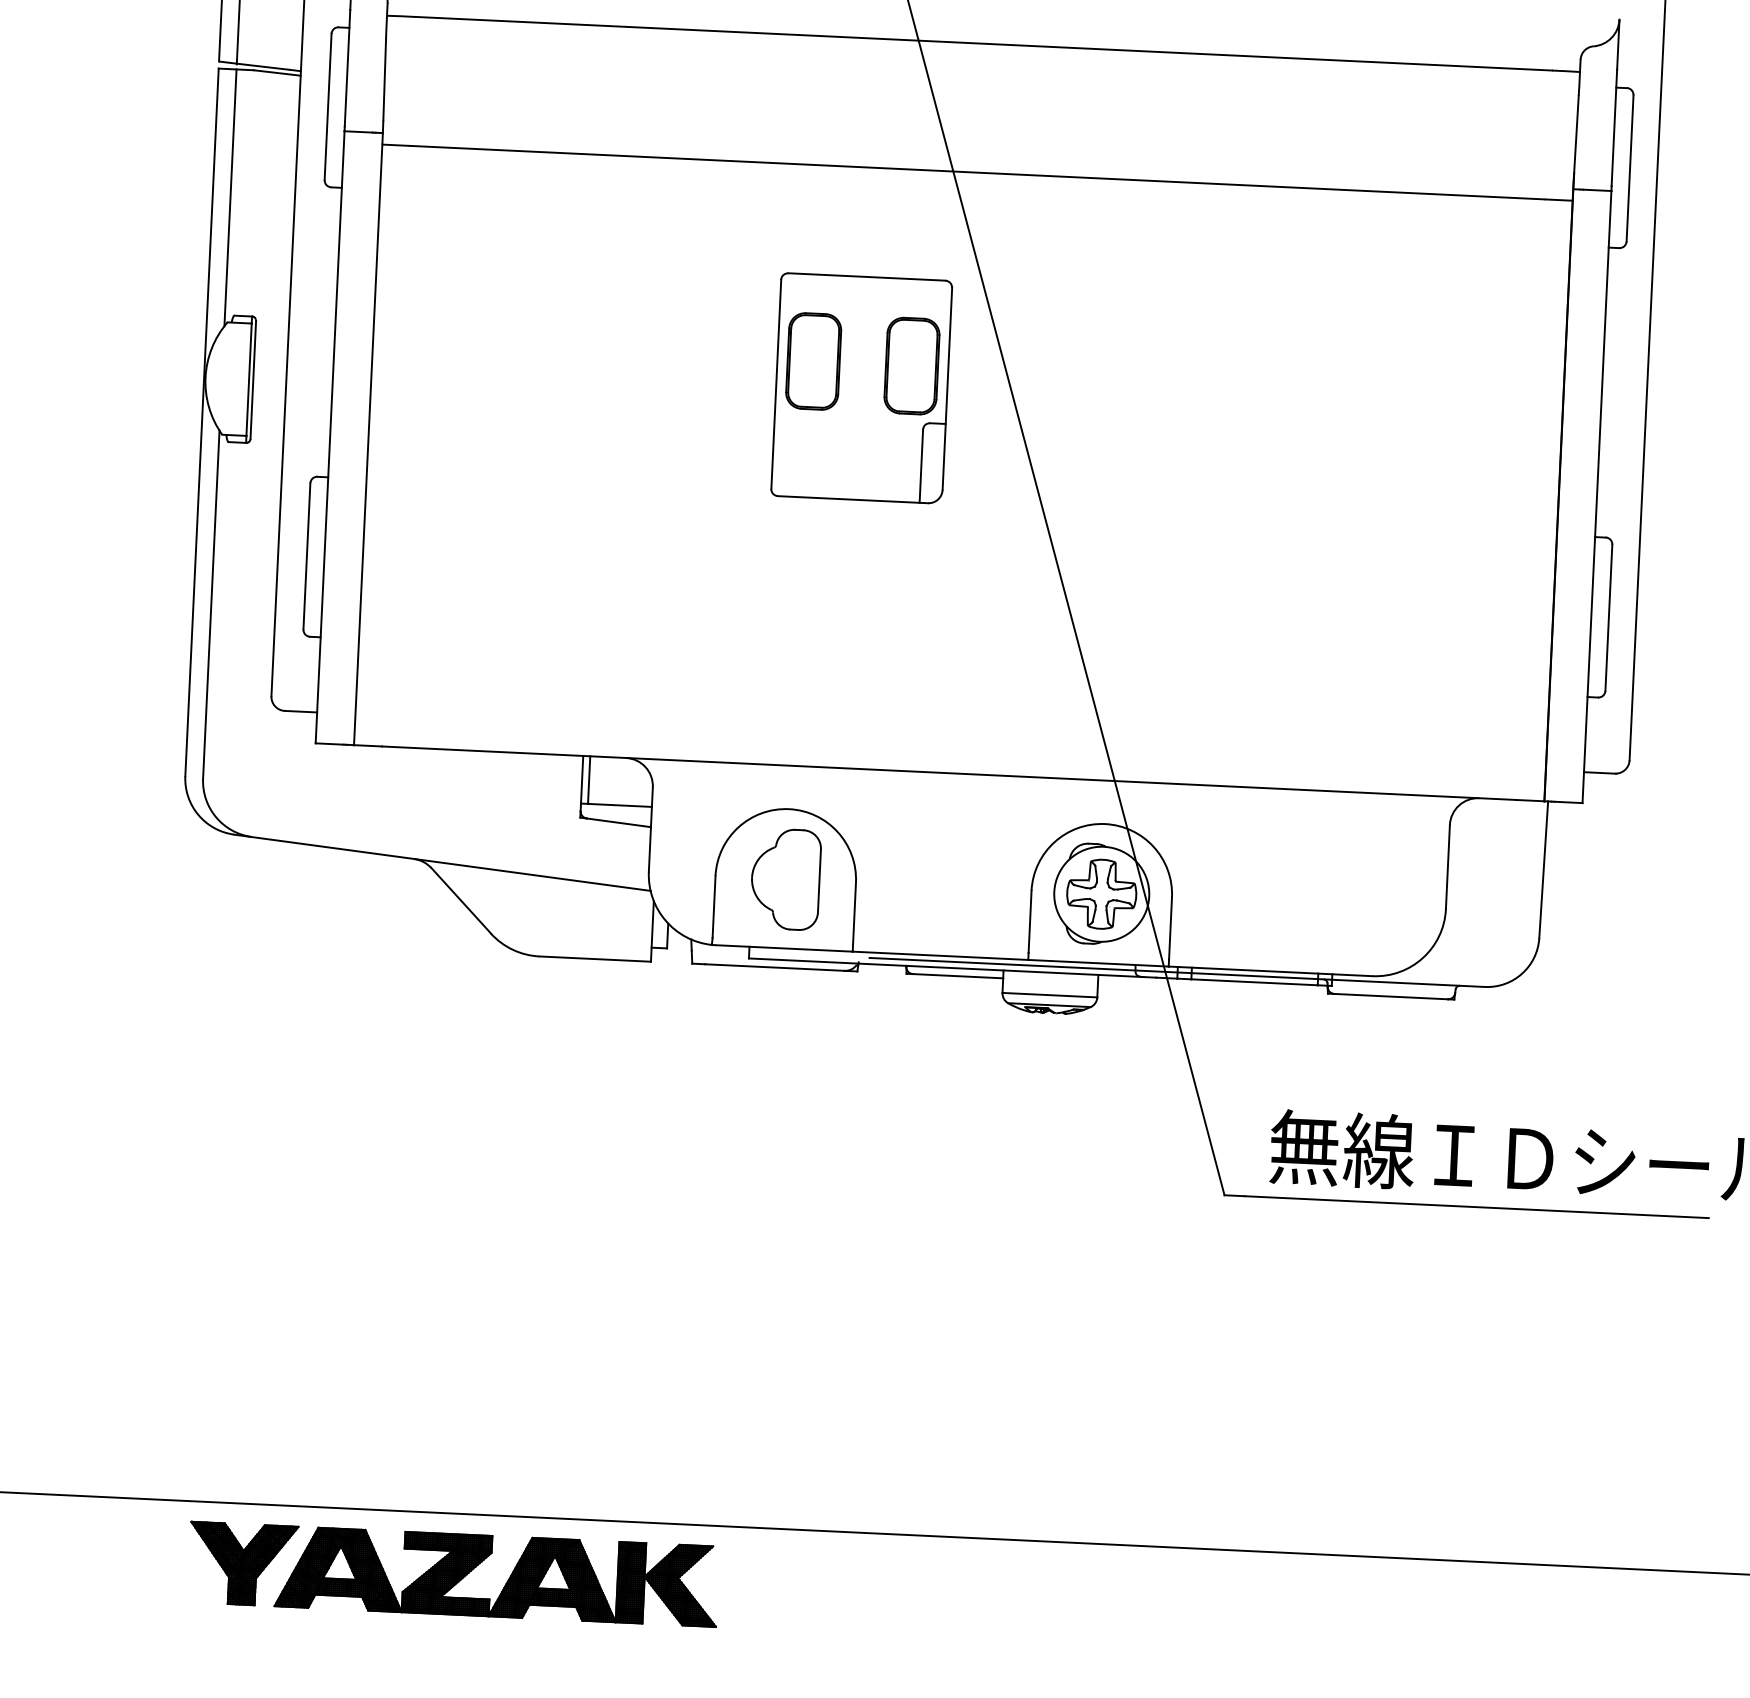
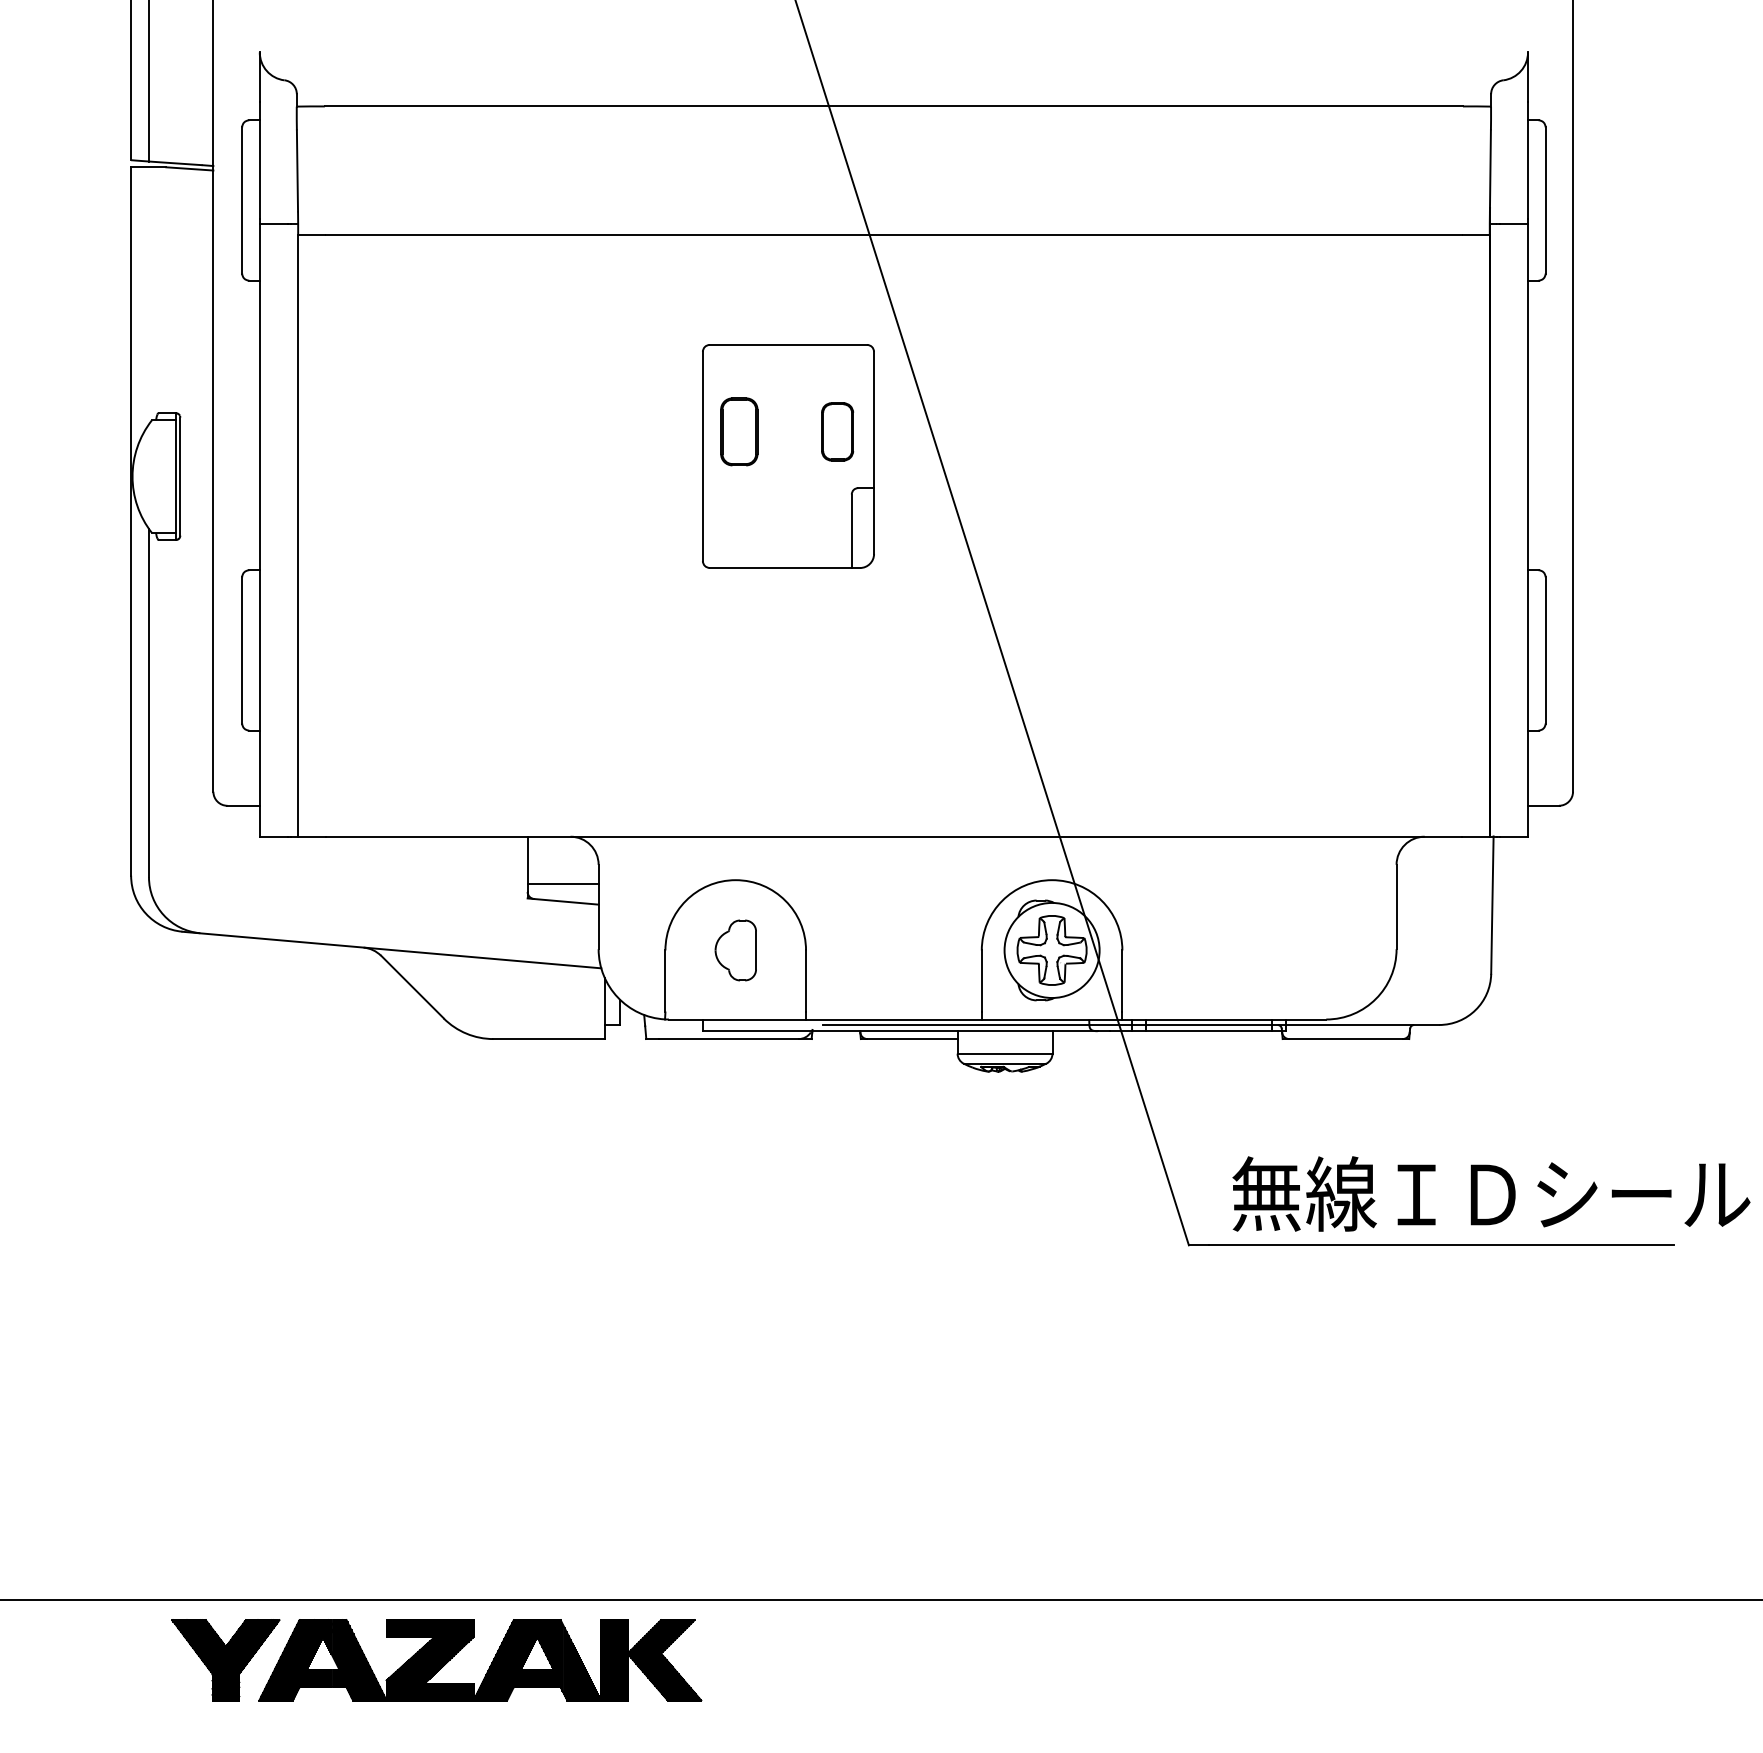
line: (230, 197) -> (148, 295), removed
part: (813, 361) -> (739, 431), size x0.7
part: (911, 365) -> (837, 431), size x0.6
line: (588, 780) -> (534, 860), removed
part: (785, 879) -> (735, 950), size x0.6

